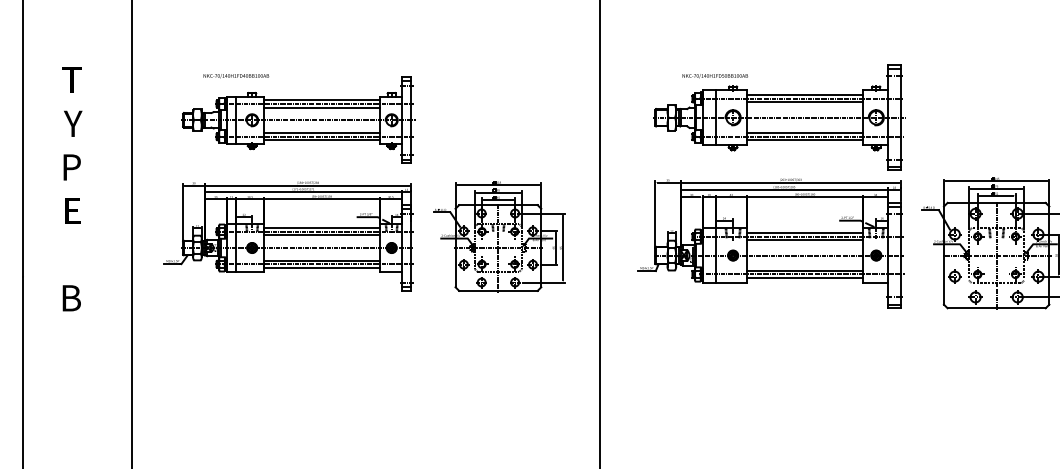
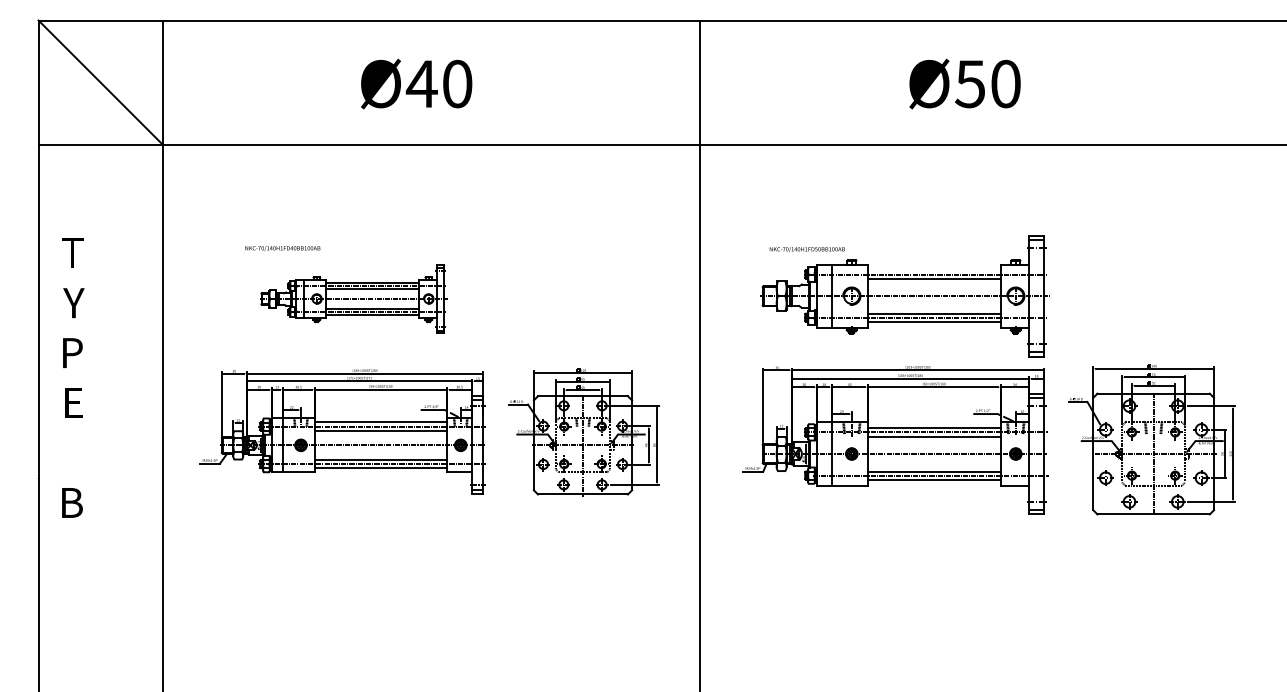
text: (714, 76) -> (806, 249), moved
line: (804, 95) -> (933, 270), removed
part: (298, 119) -> (353, 298), size x0.7
text: (72, 188) -> (73, 377), moved

